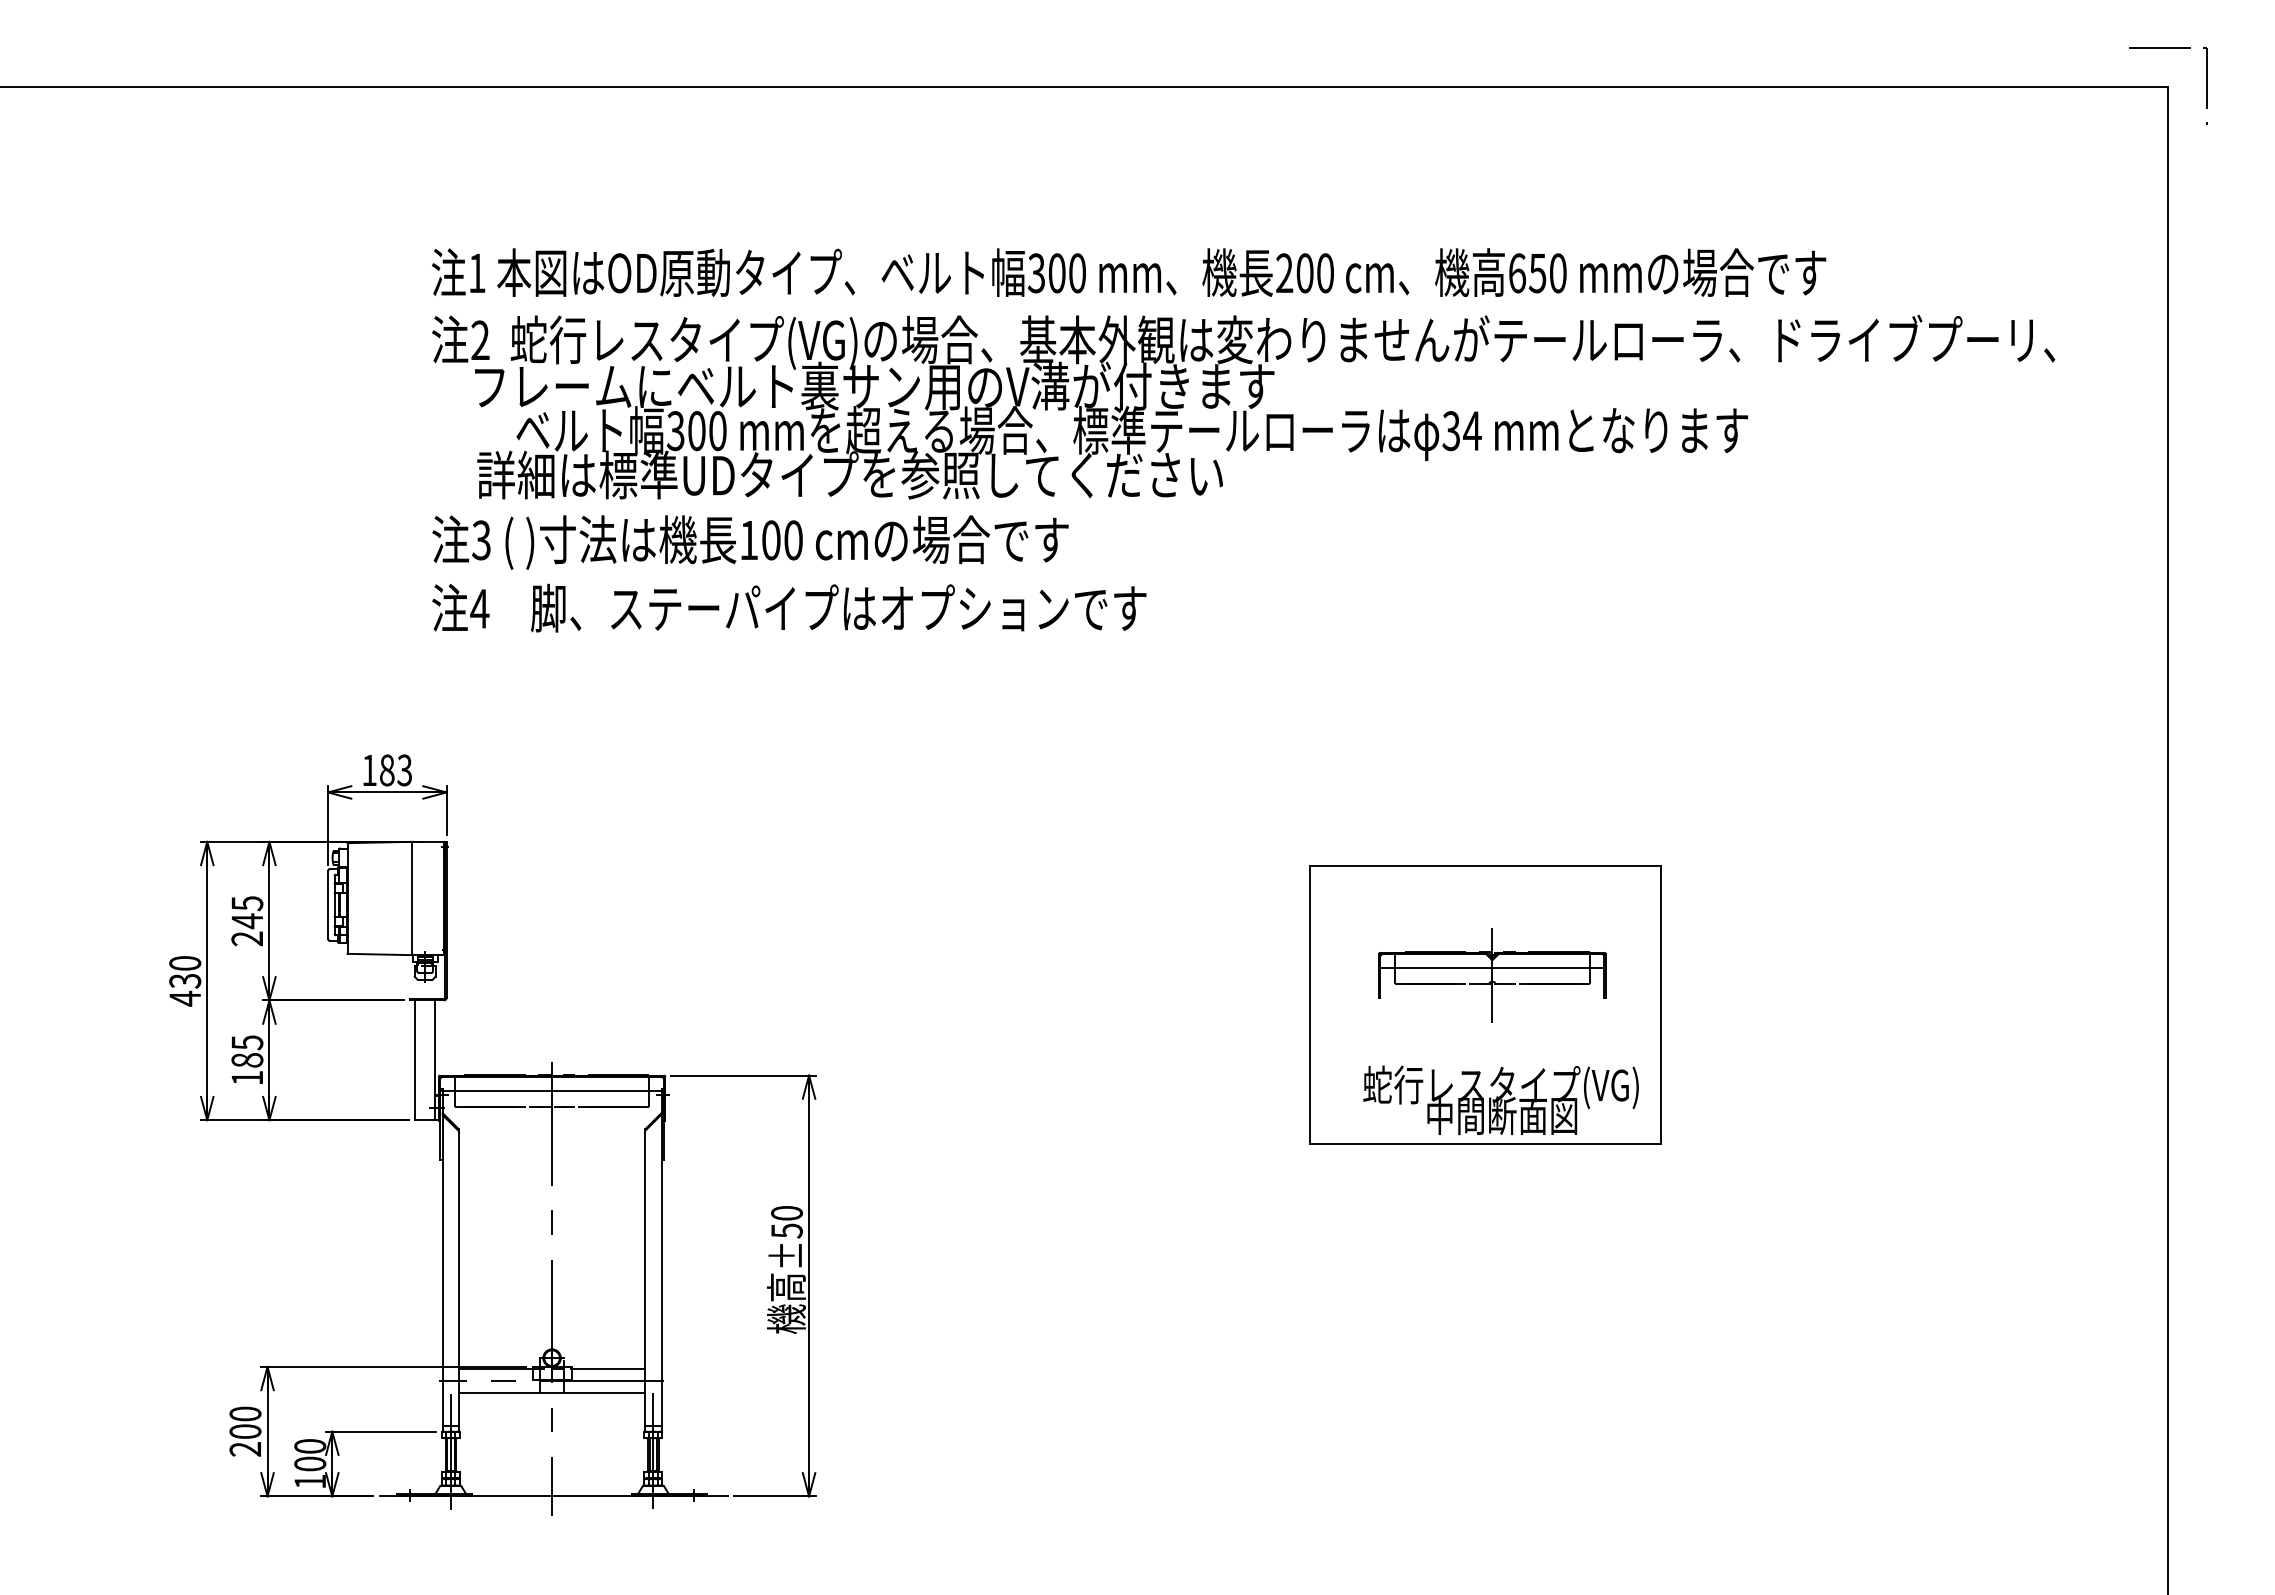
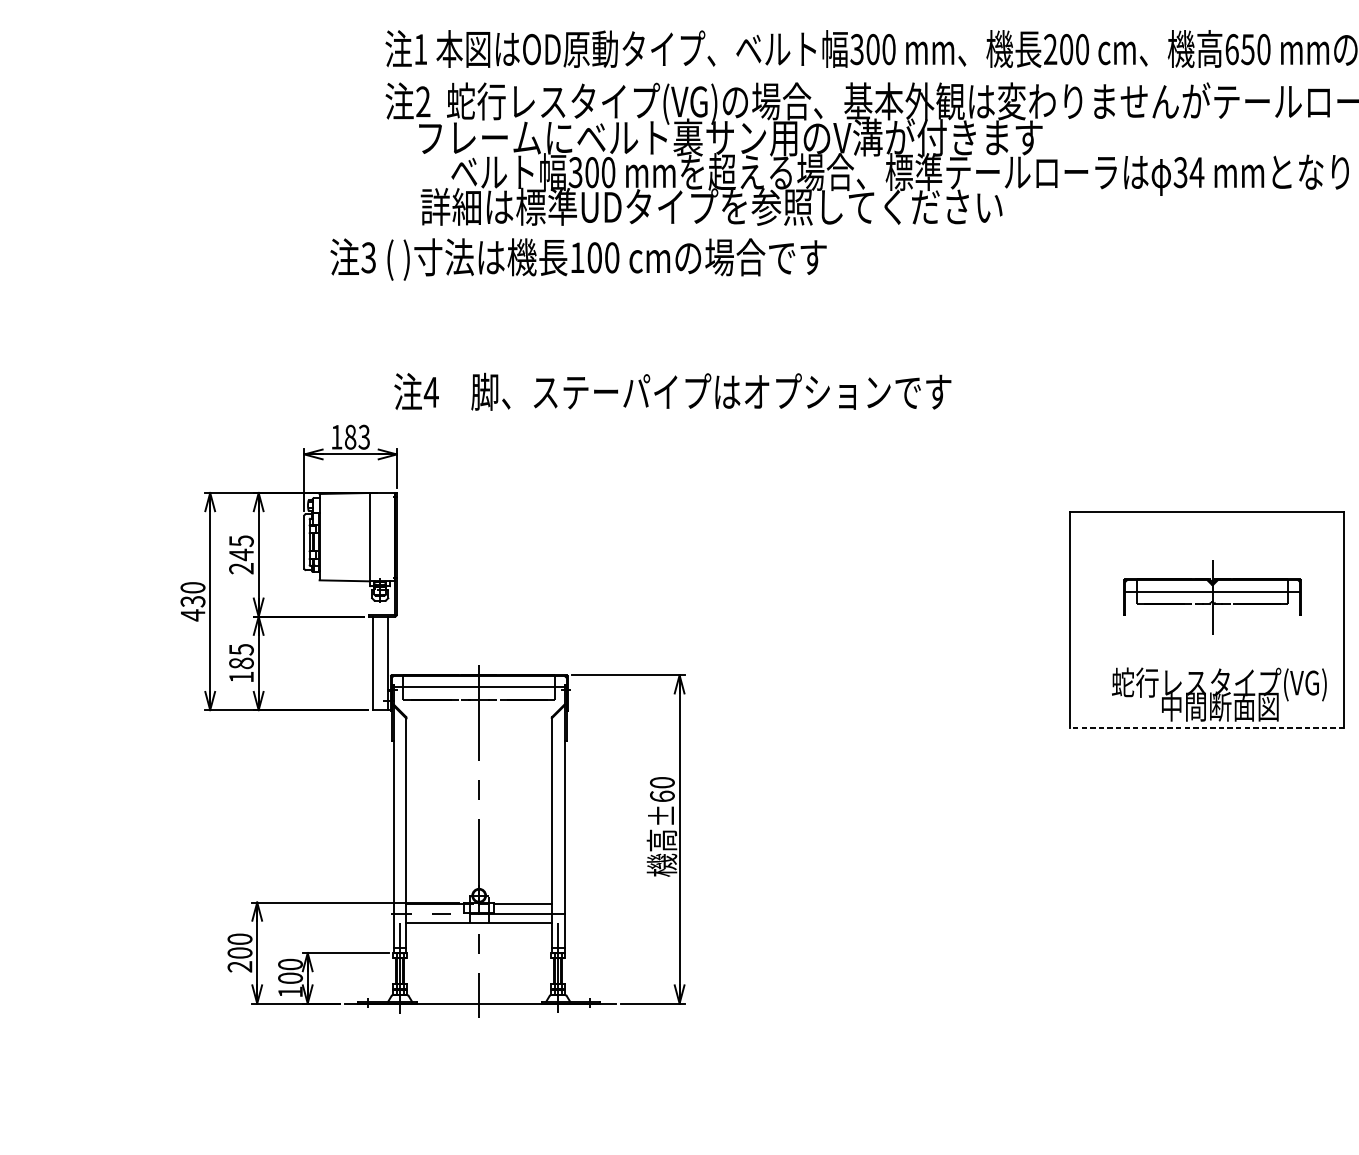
text: (750, 542) -> (578, 259), moved
text: (789, 607) -> (672, 391), moved
line: (1485, 1143) -> (1207, 728), solid -> dashed
text: (787, 1230) -> (662, 796), ±50 -> ±60

